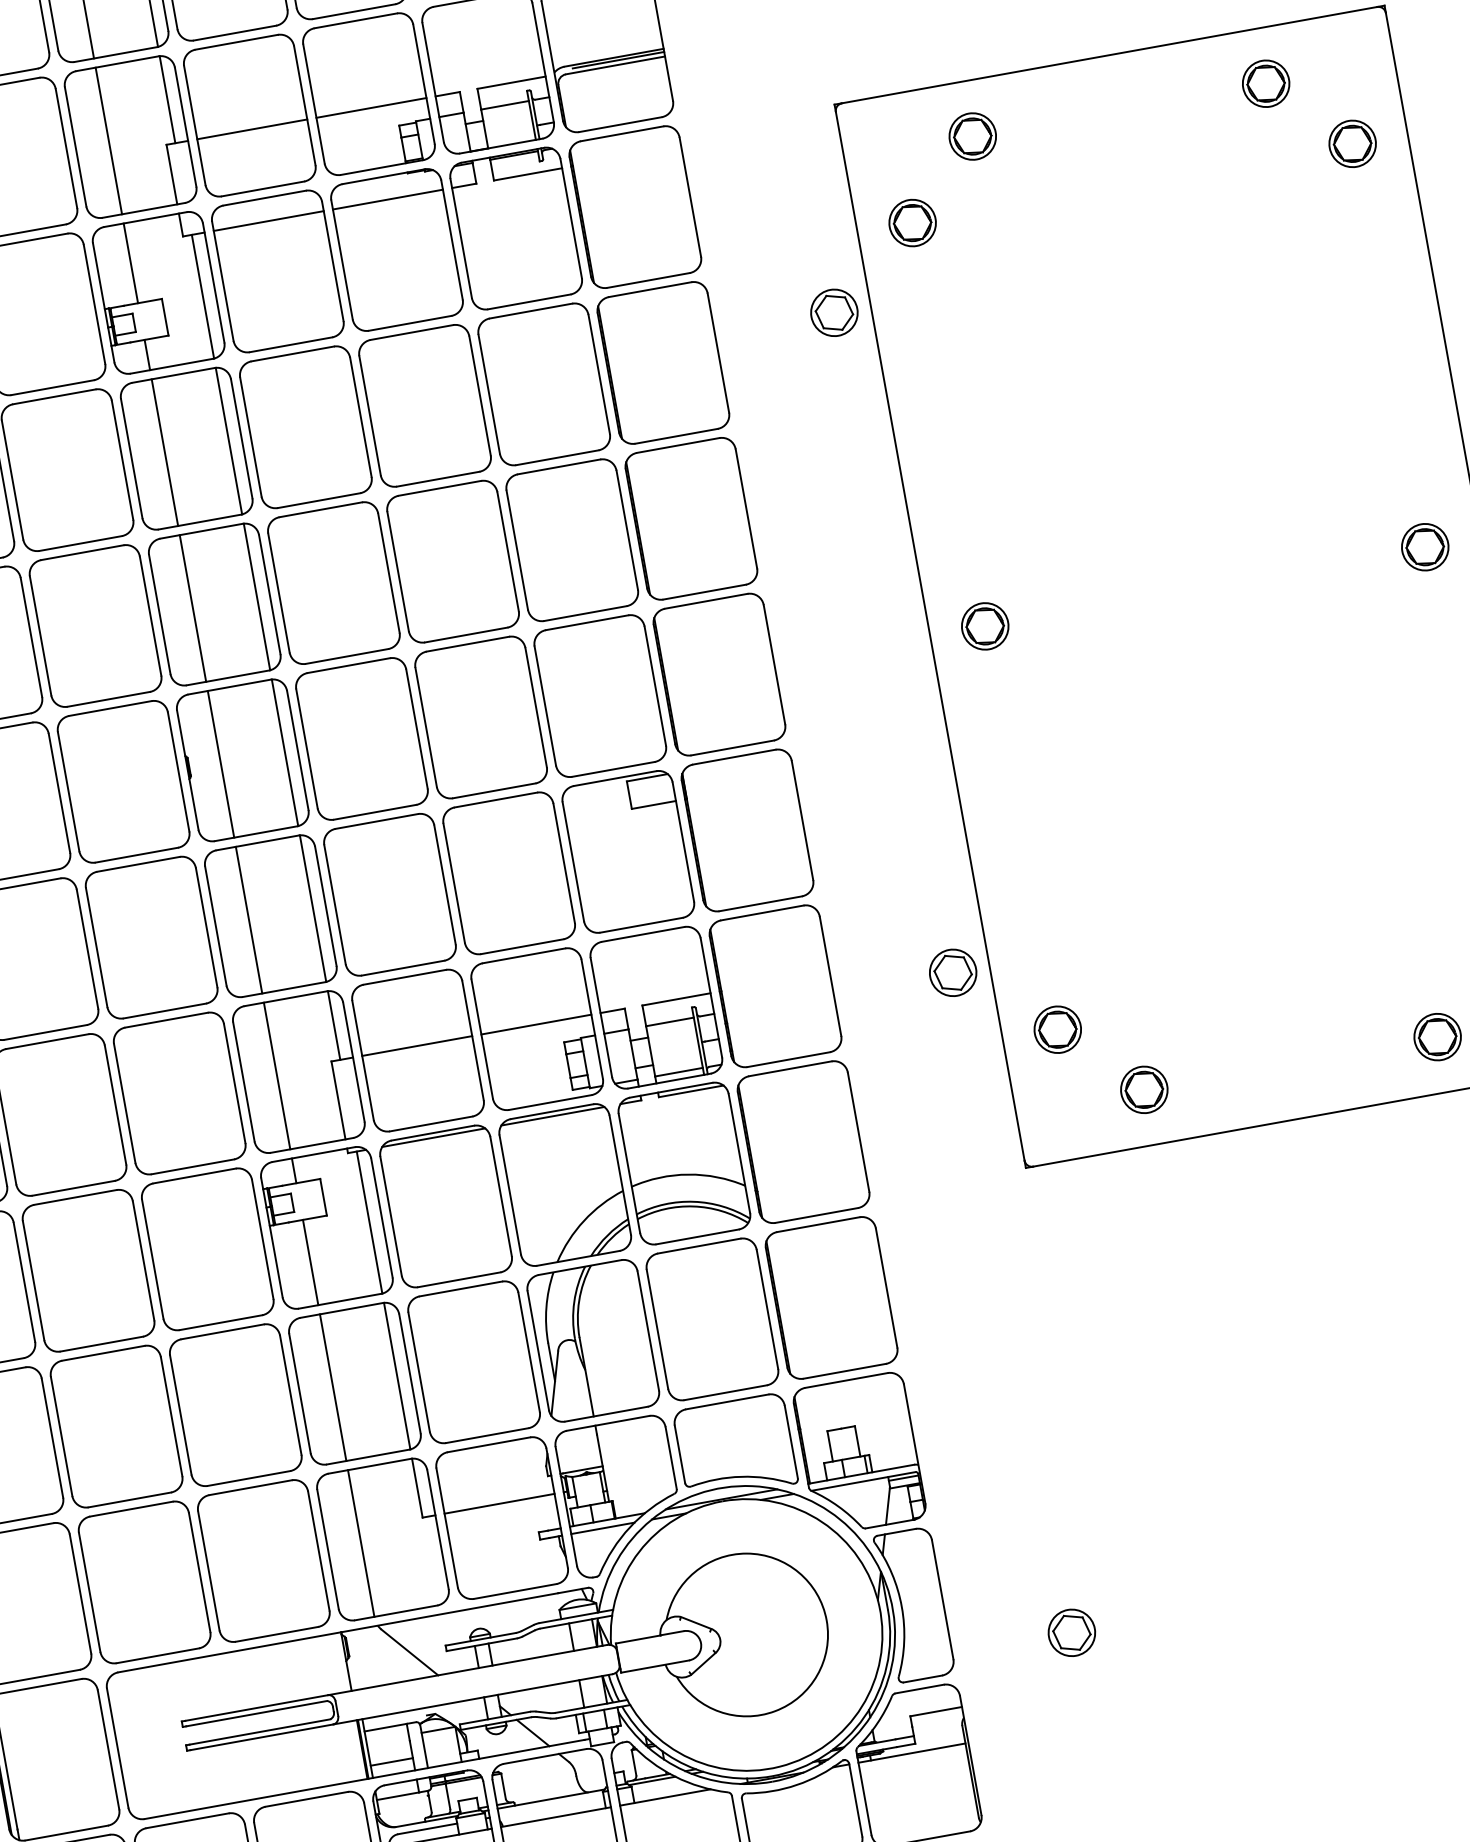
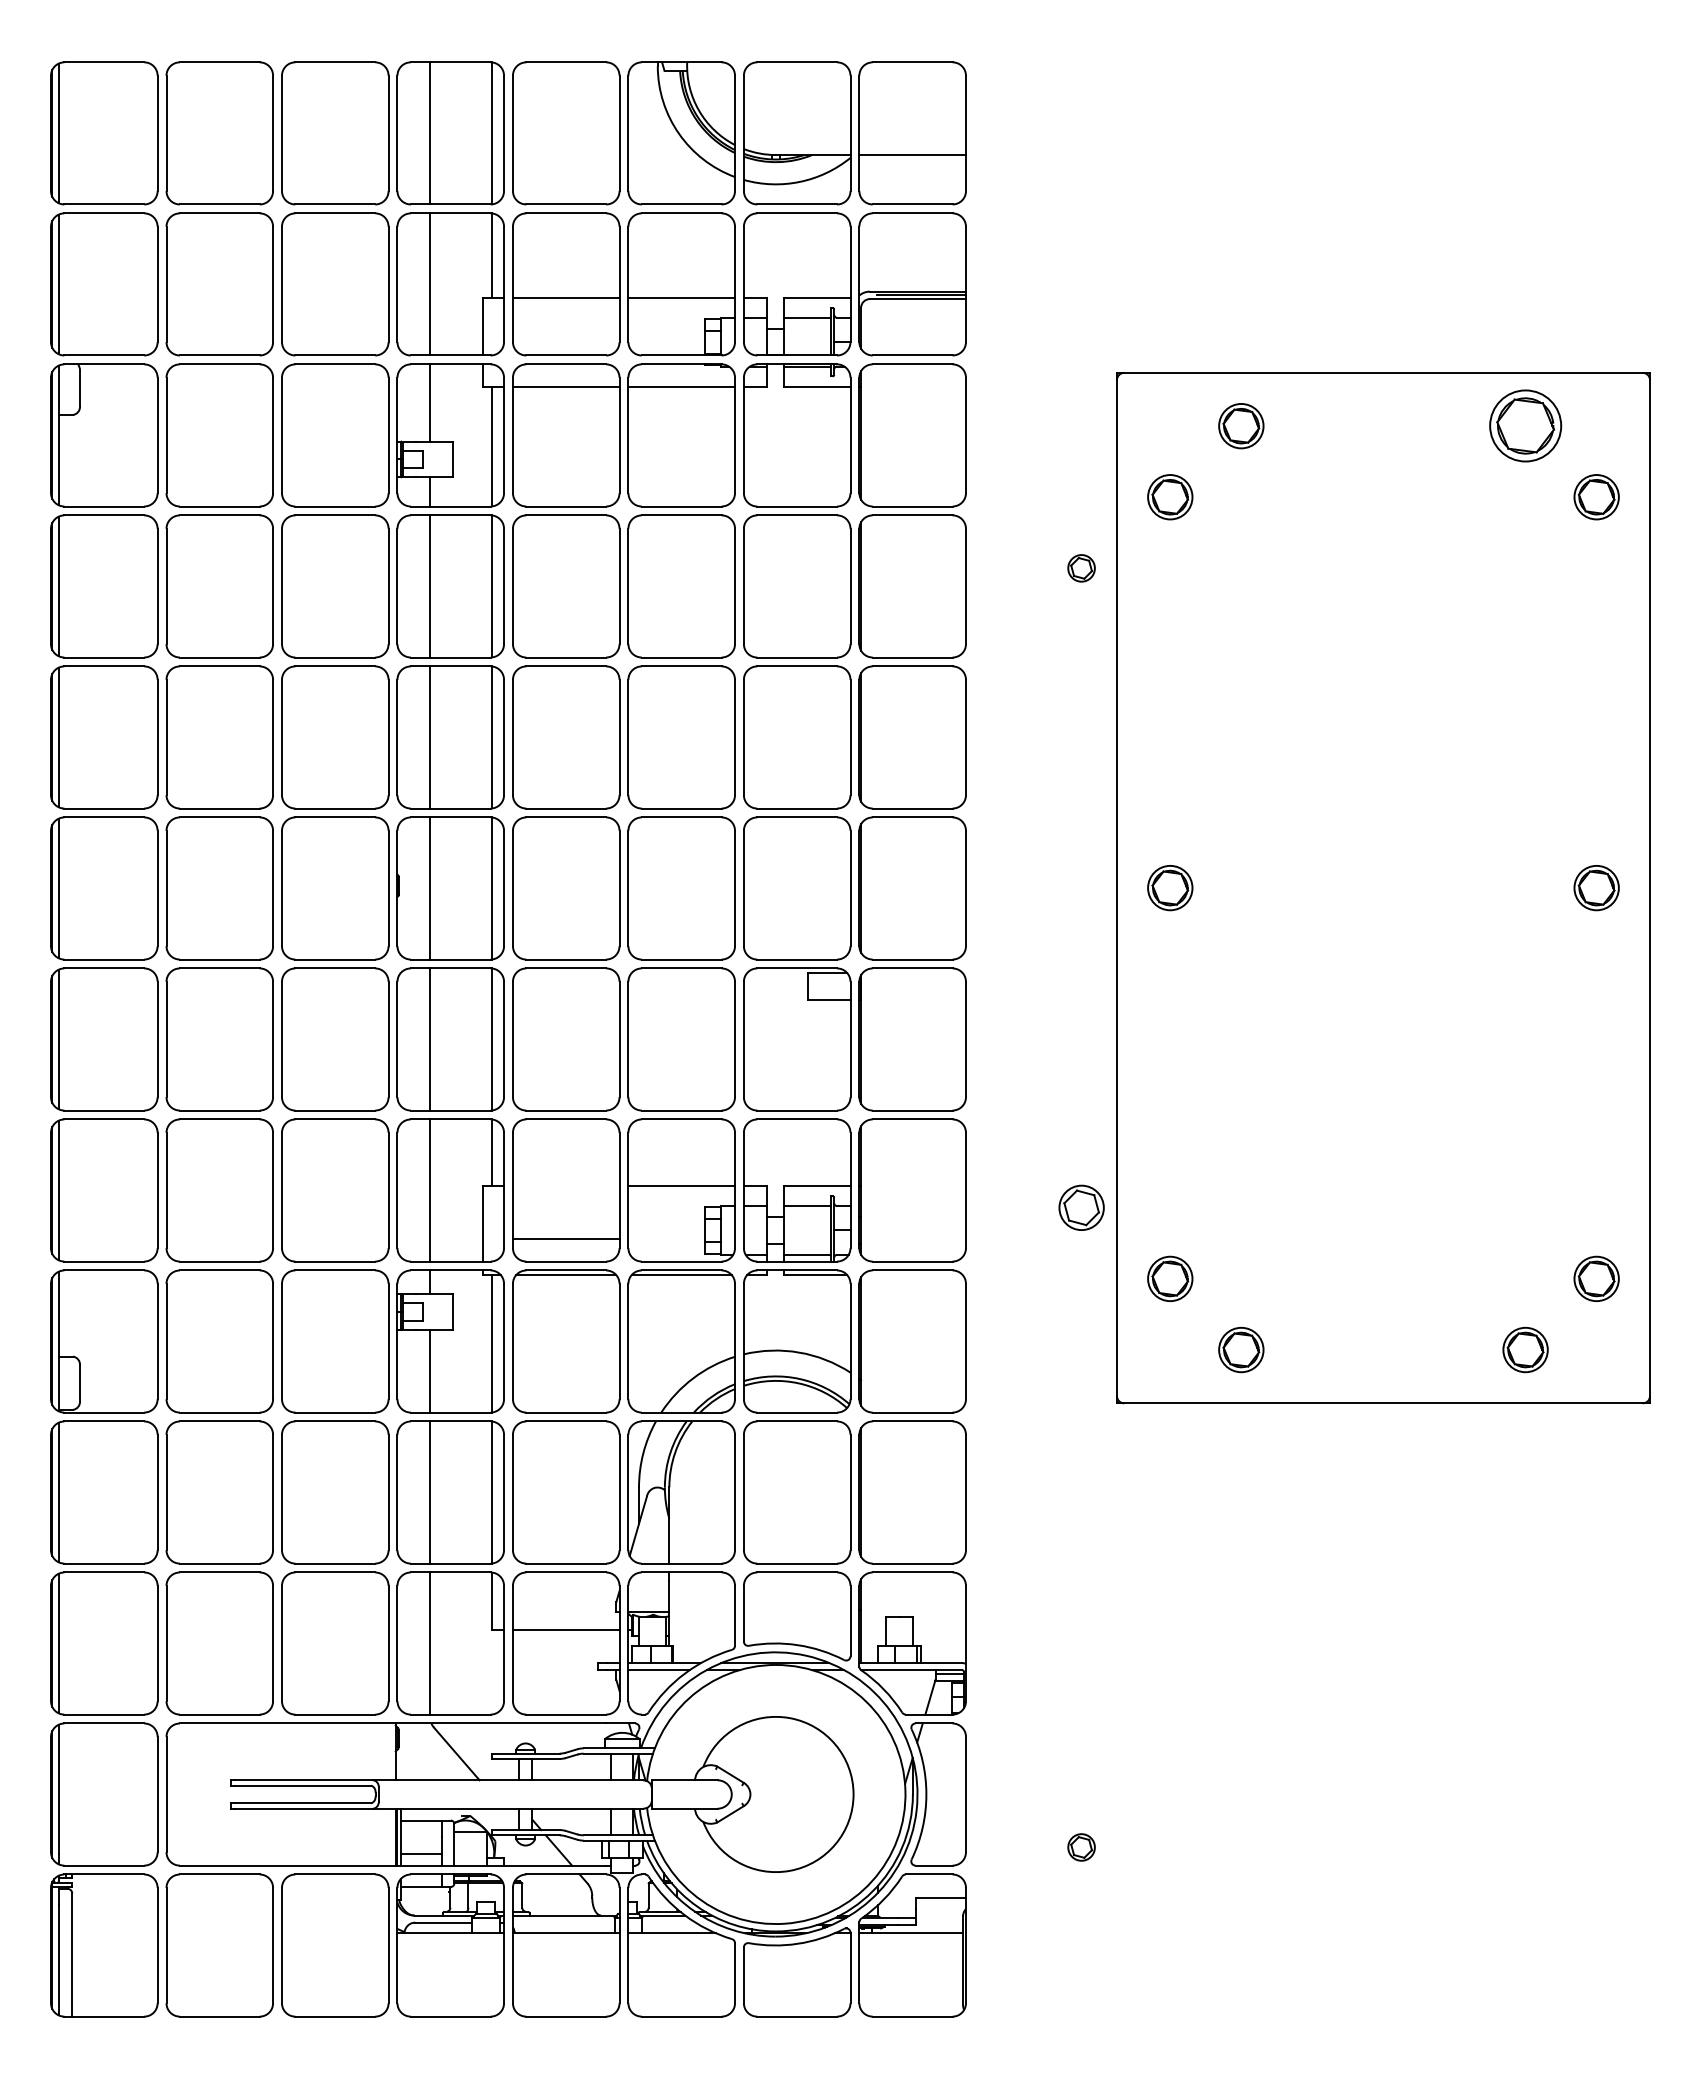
part: (1266, 84) -> (1525, 426), size x1.6
part: (834, 313) -> (1081, 568), size x0.6
line: (416, 1046) -> (565, 1239), moved
part: (1071, 1632) -> (1081, 1847), size x0.6

